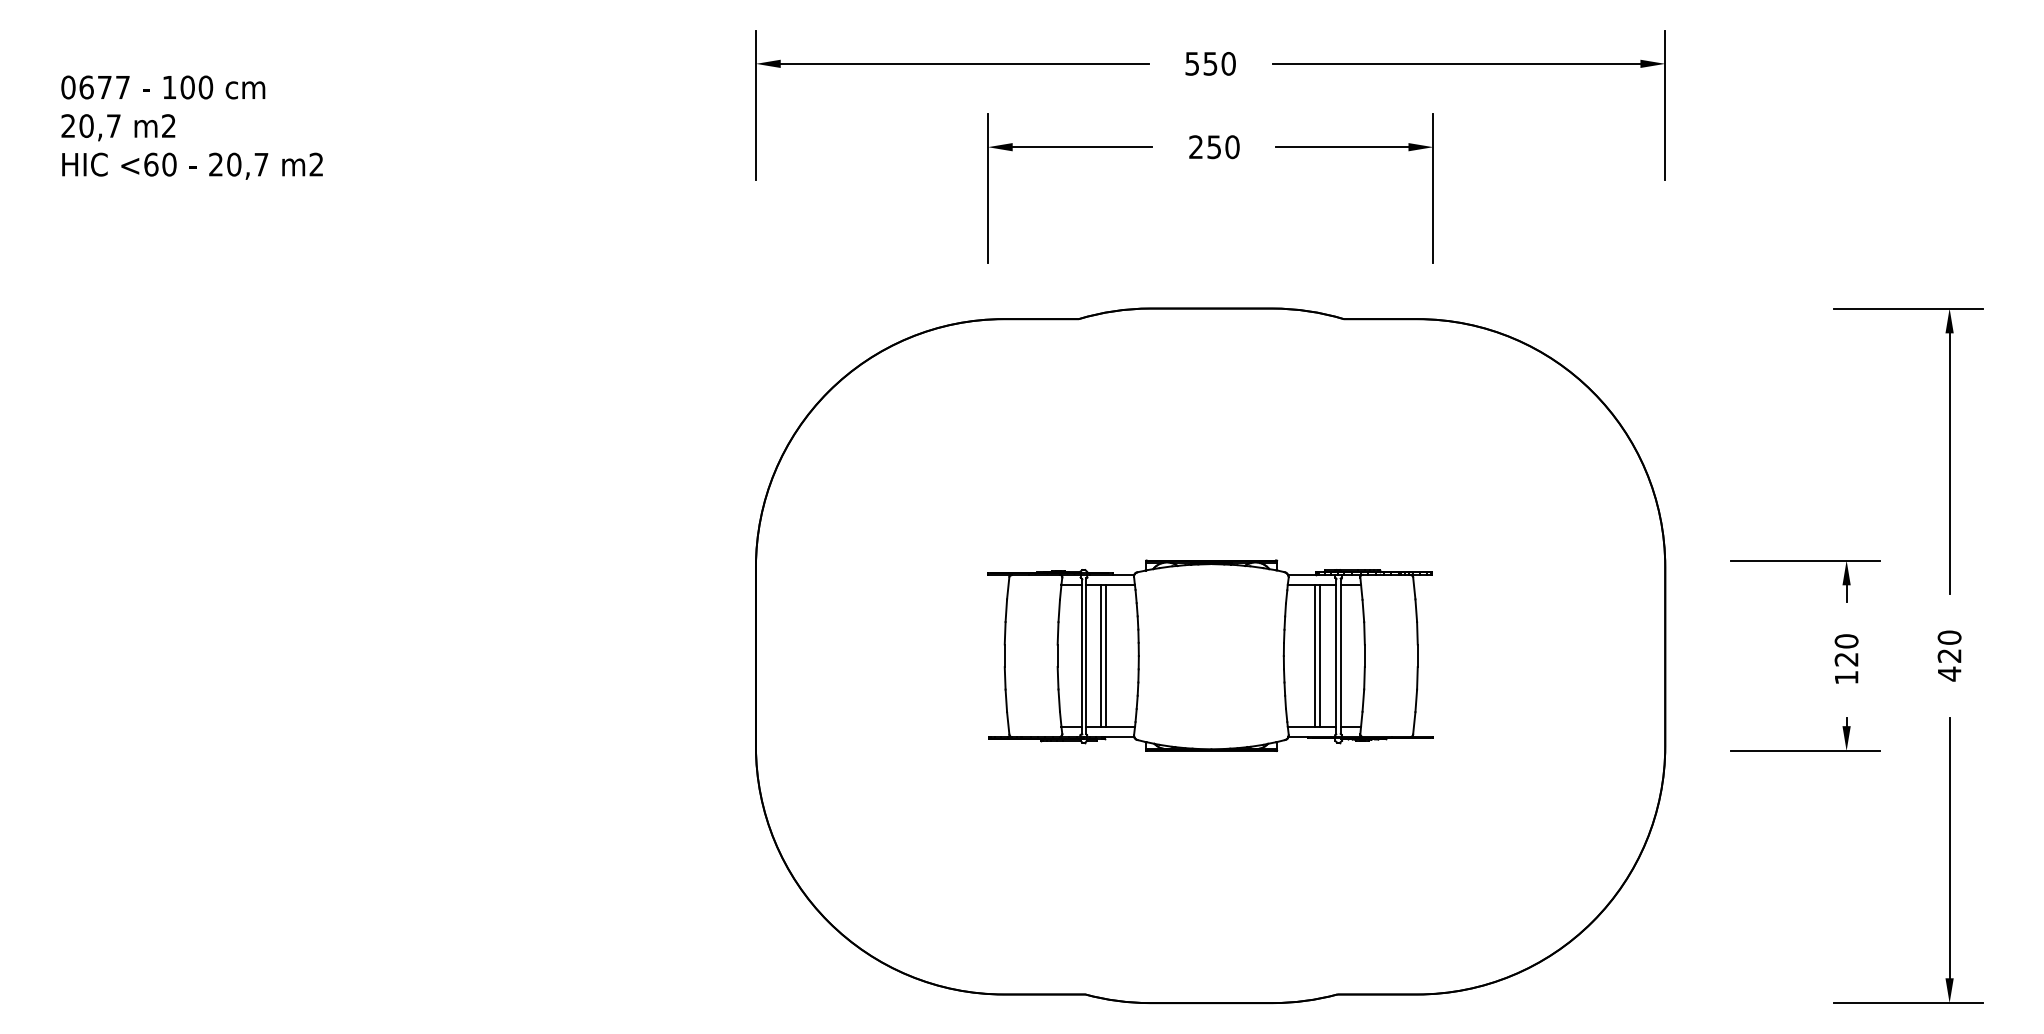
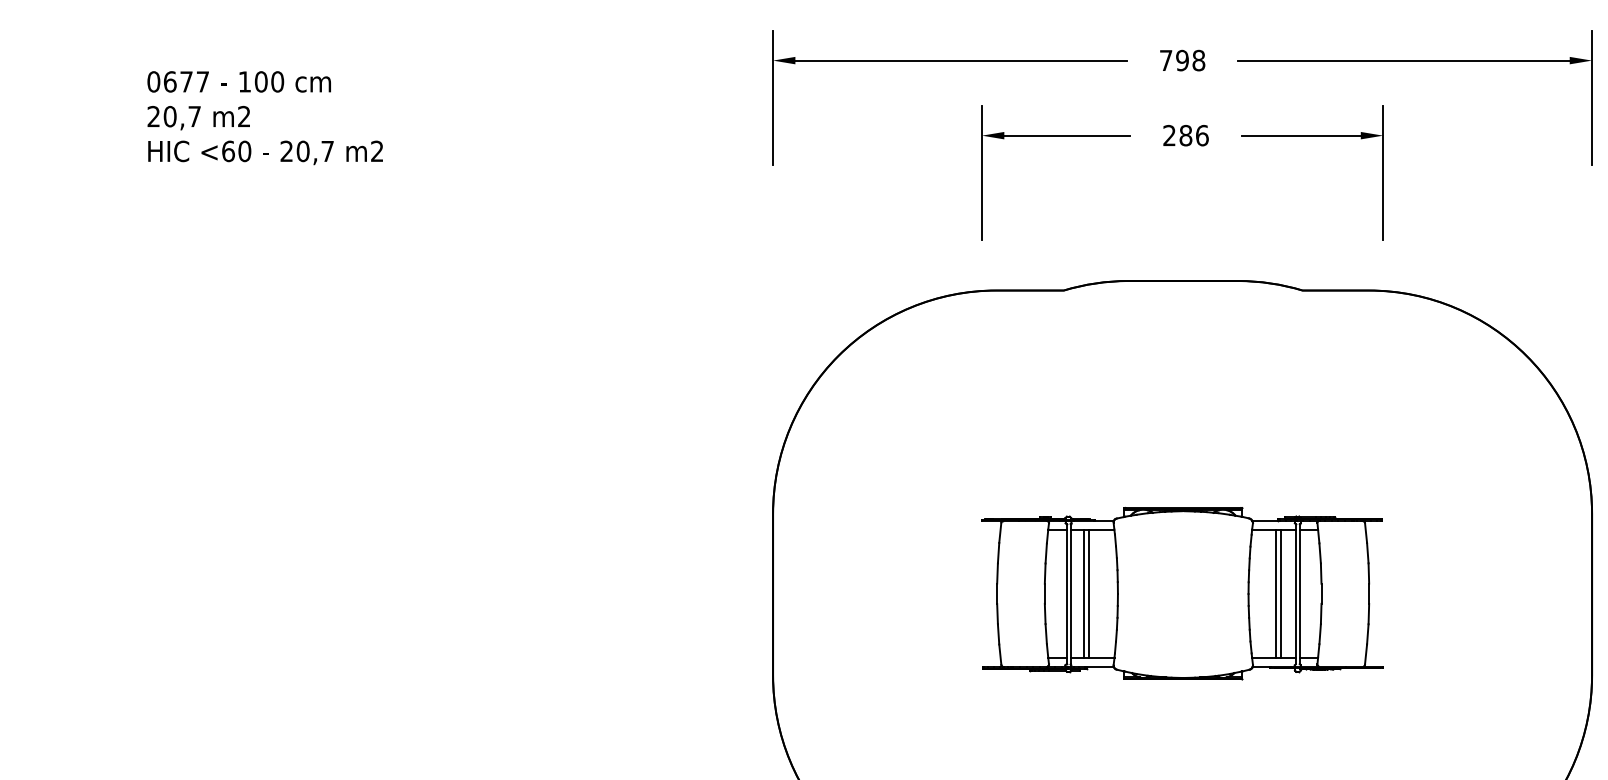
text: (1210, 63) -> (1182, 60), 550 -> 798
text: (1223, 147) -> (1194, 135), 250 -> 286

